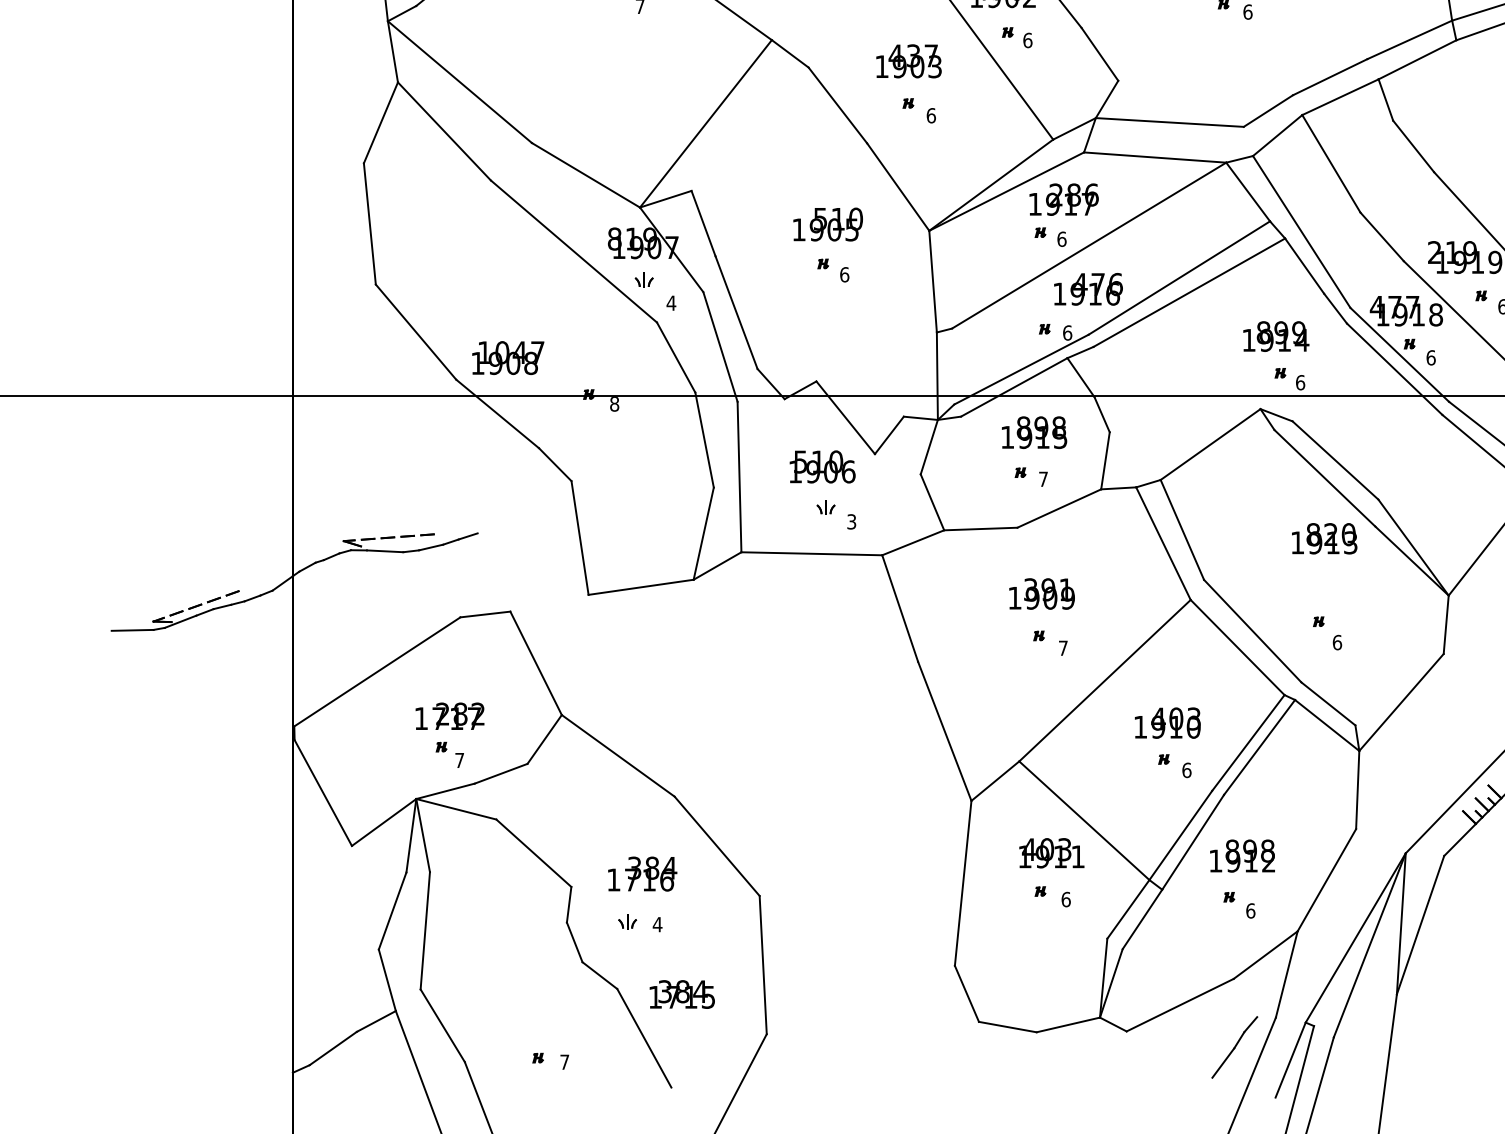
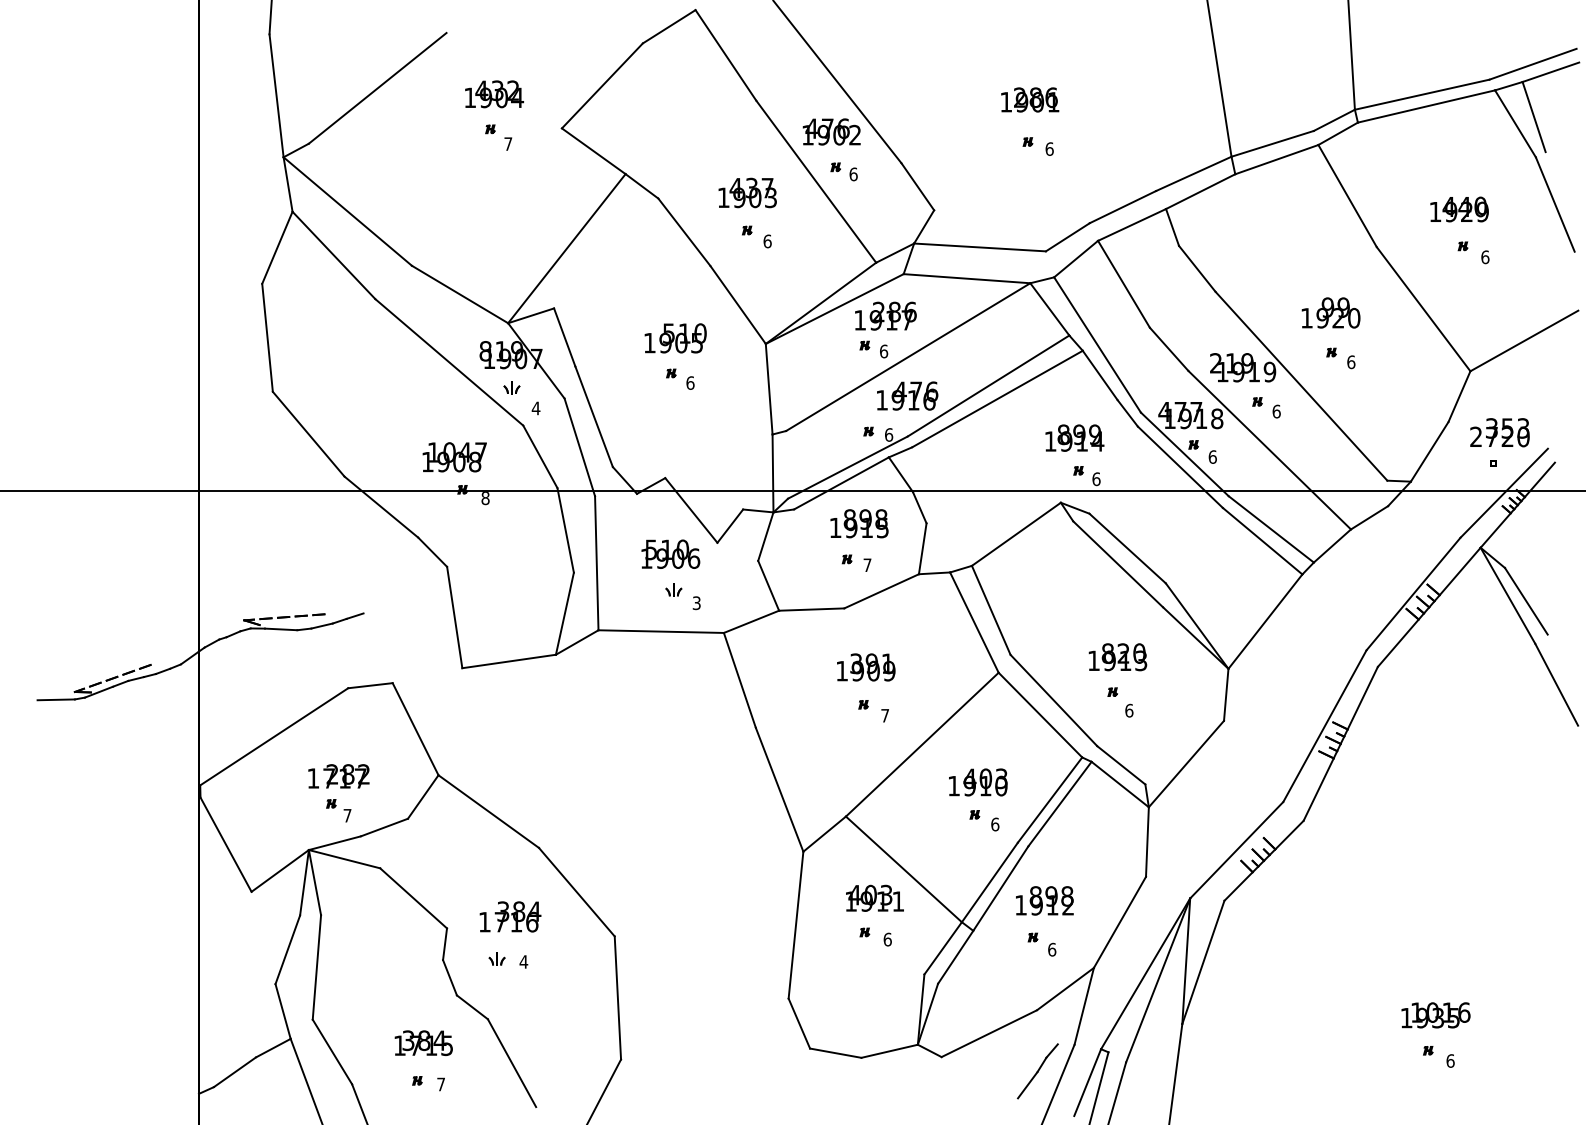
text: (507, 358) -> (454, 457), moved
text: (1324, 539) -> (1117, 657), moved
text: (681, 993) -> (423, 1042), moved

